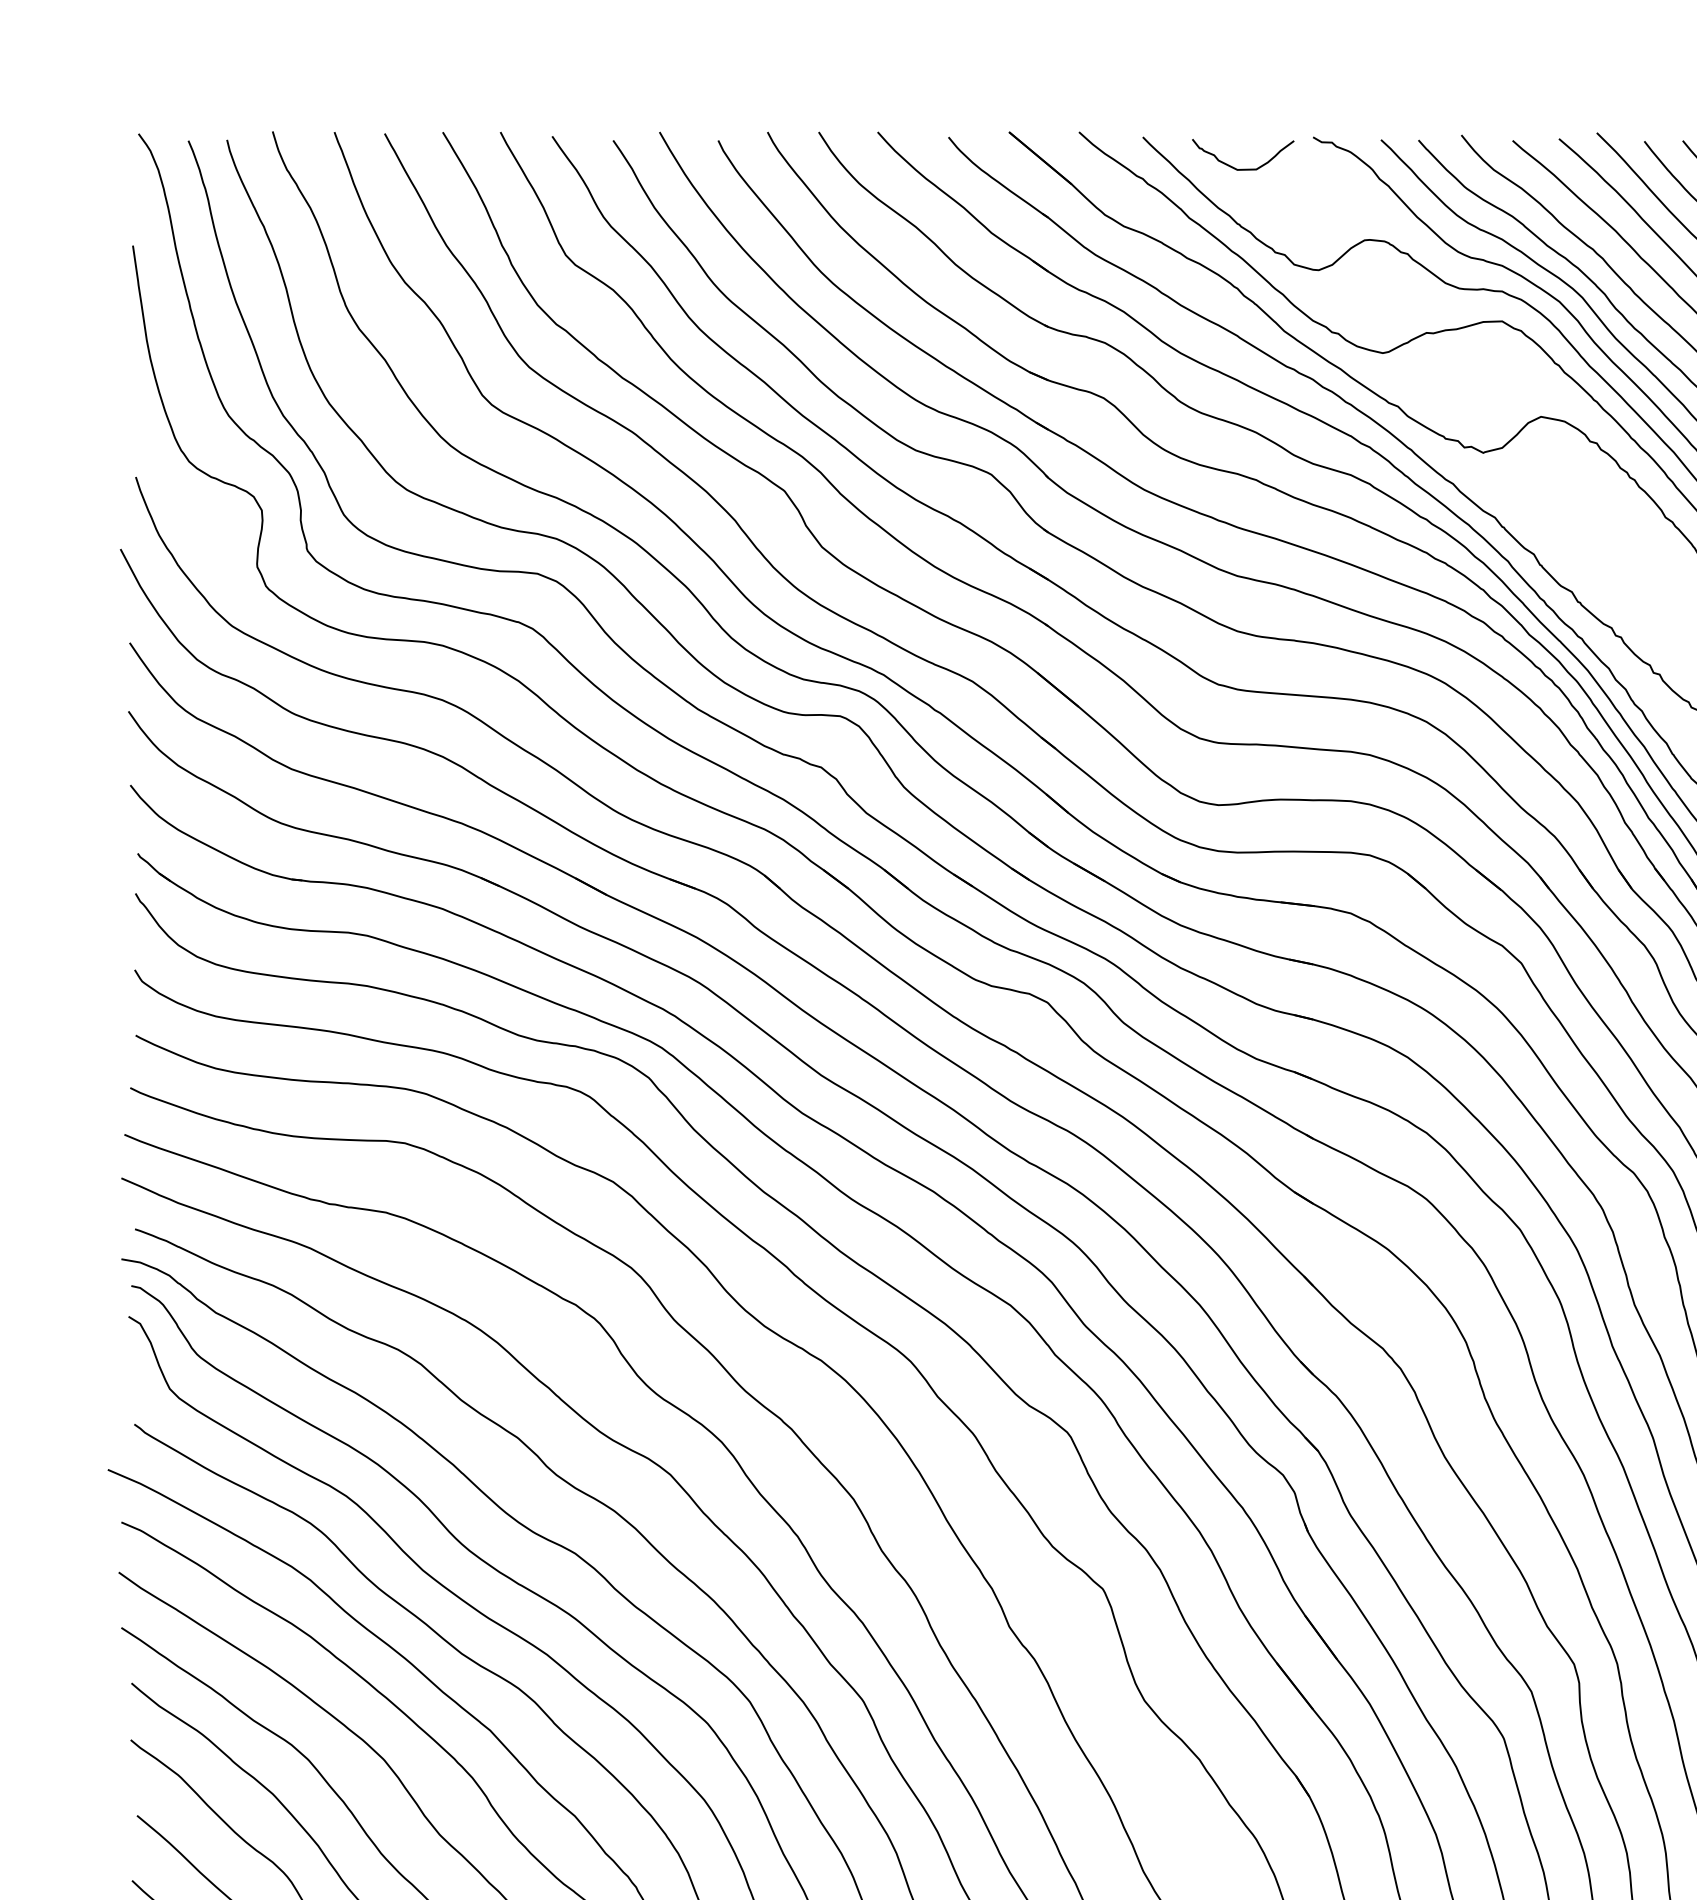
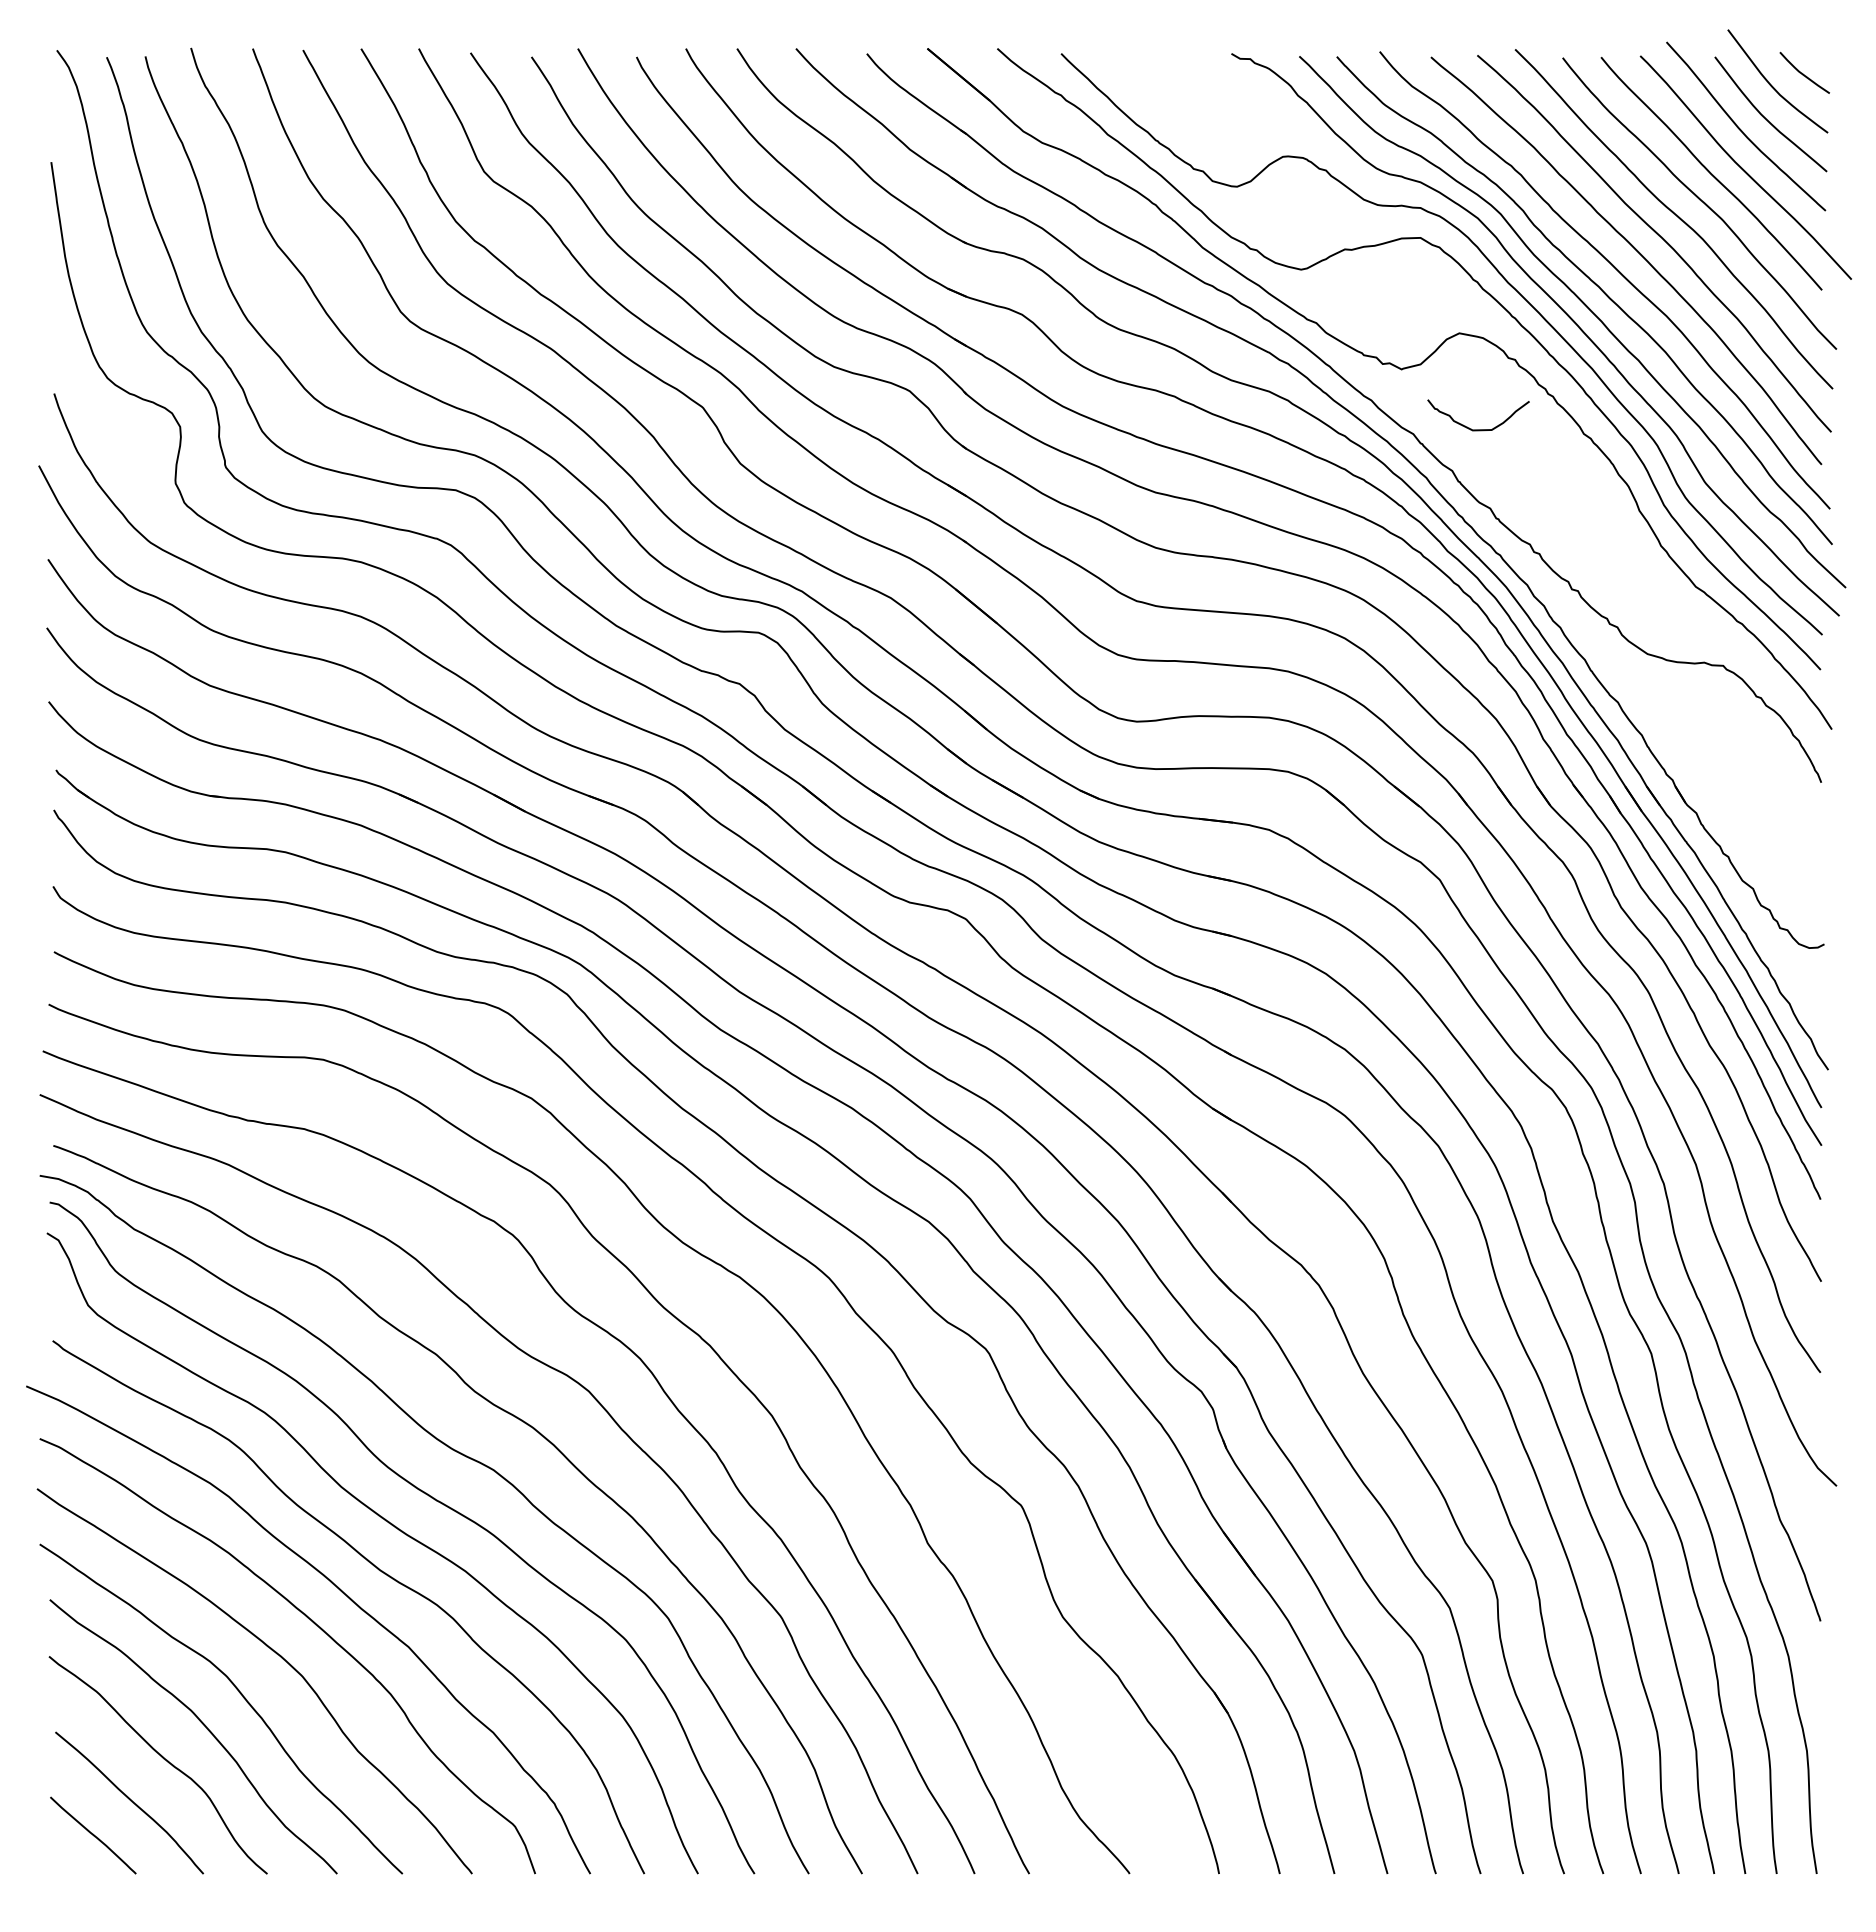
curve: (1243, 168) -> (1478, 429), moved

